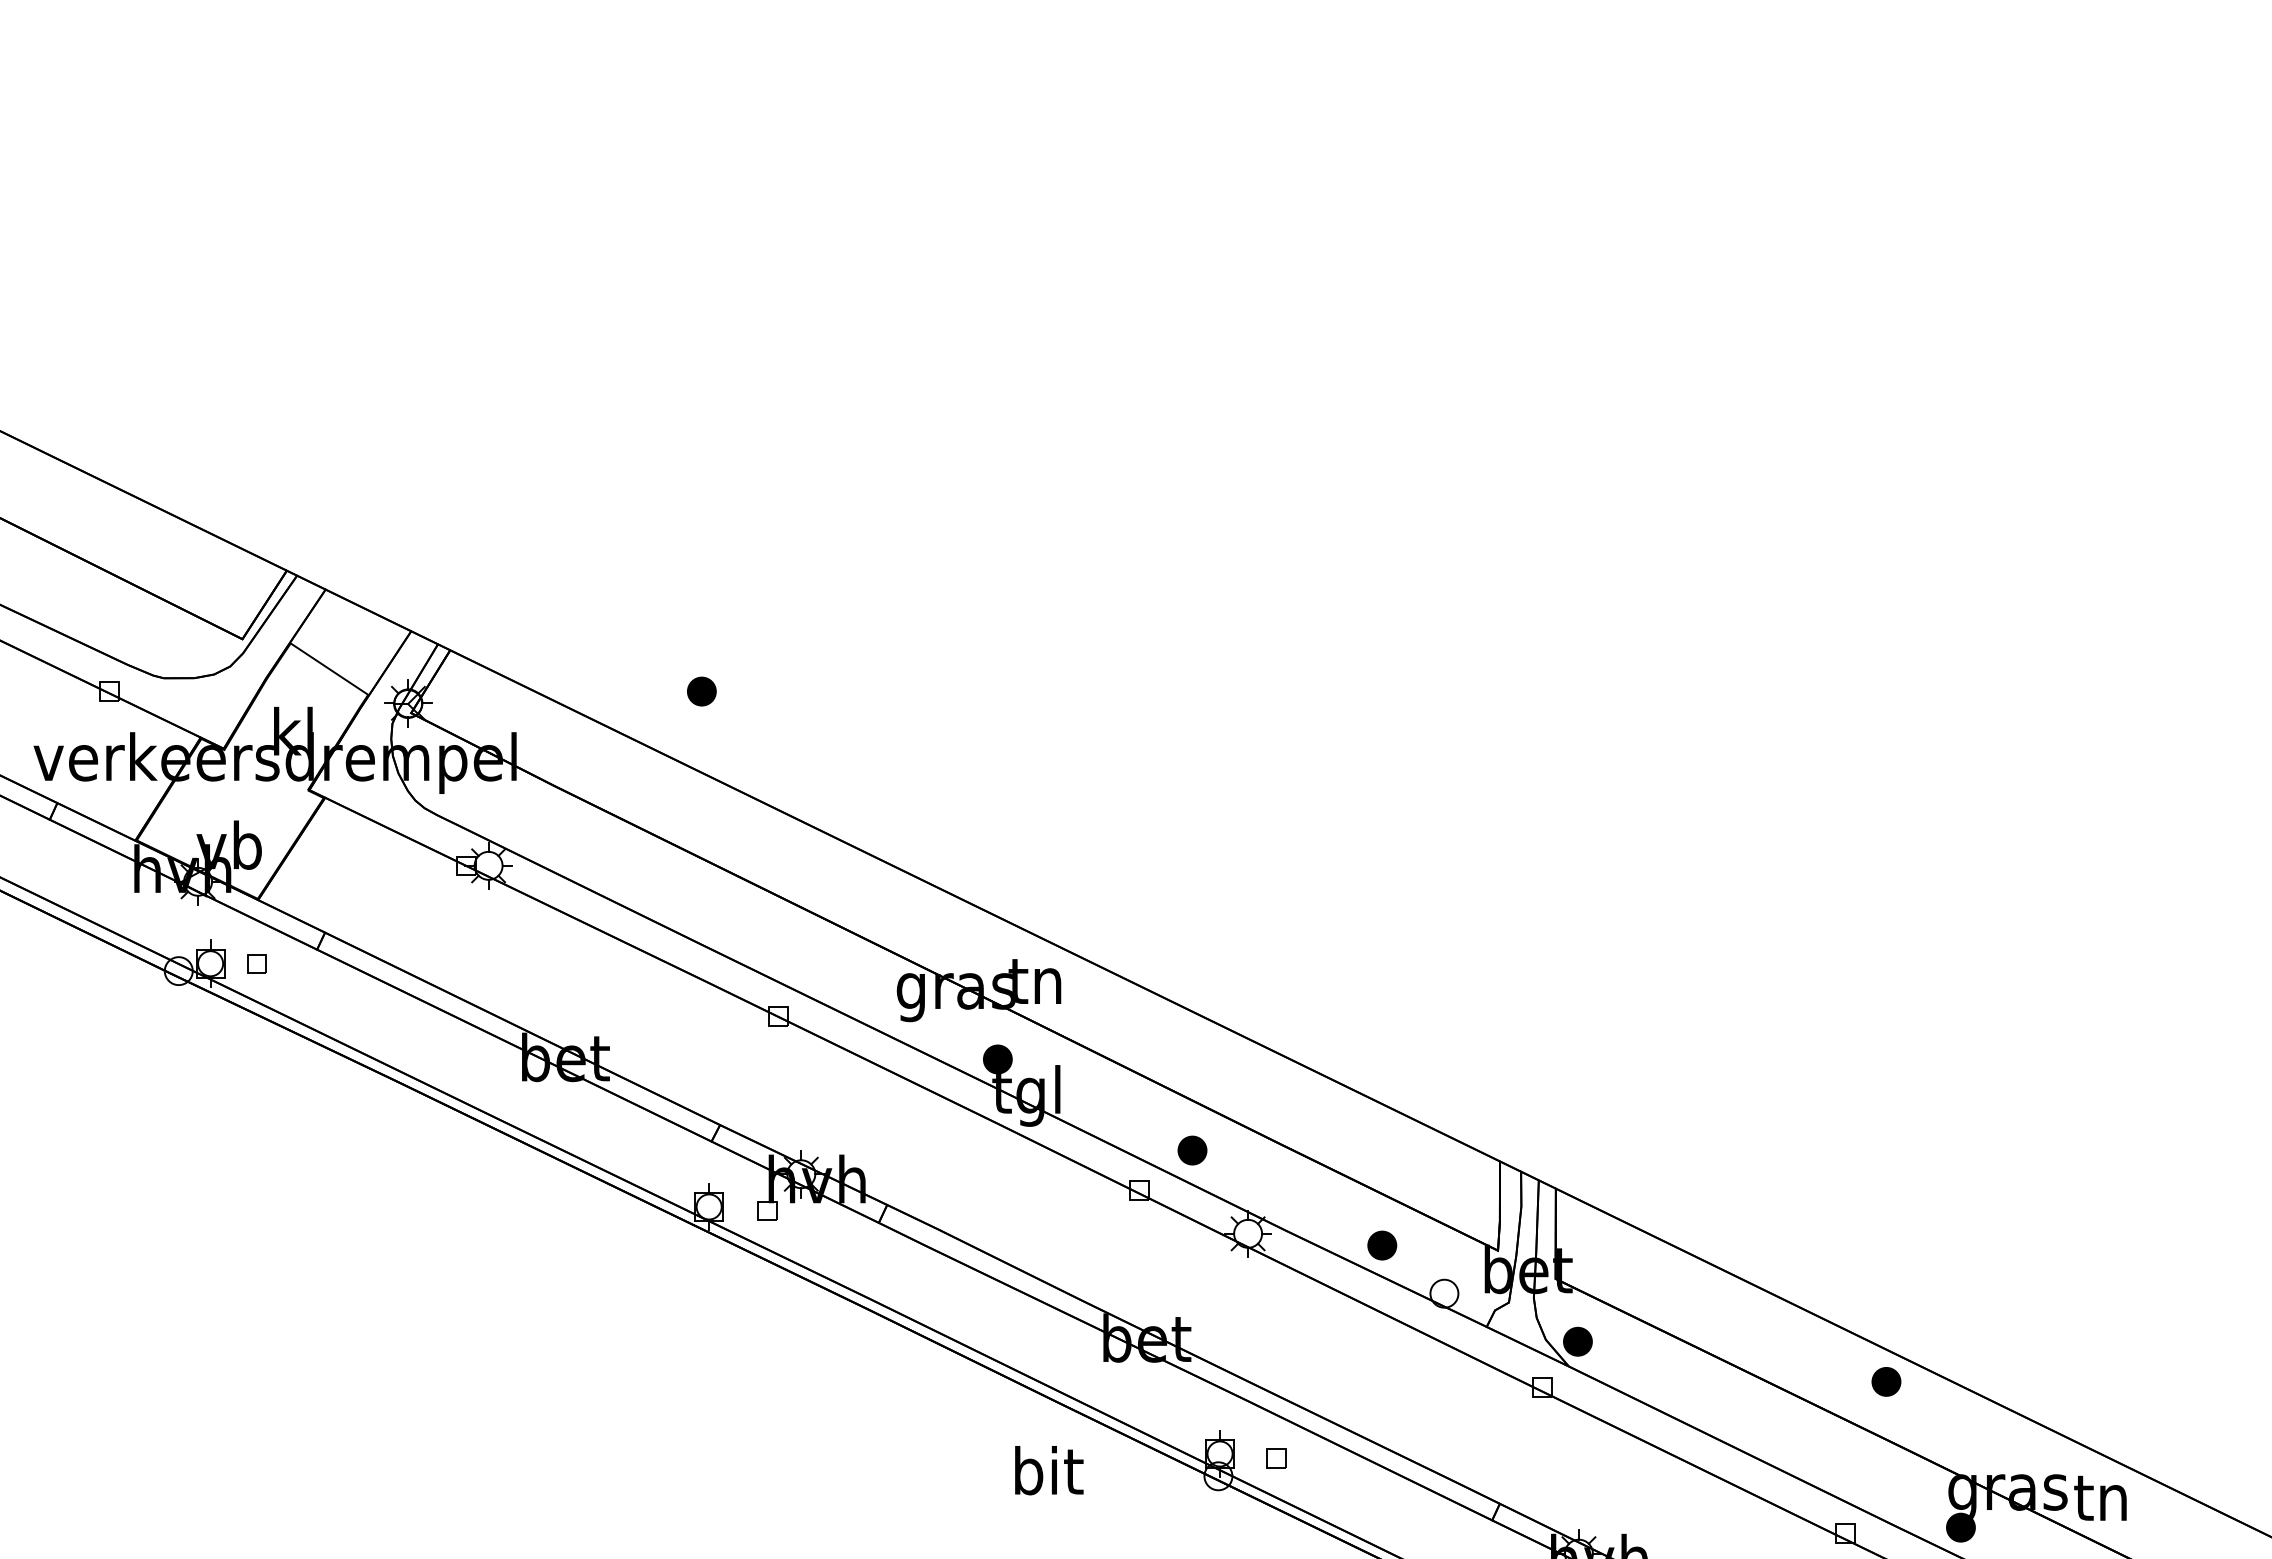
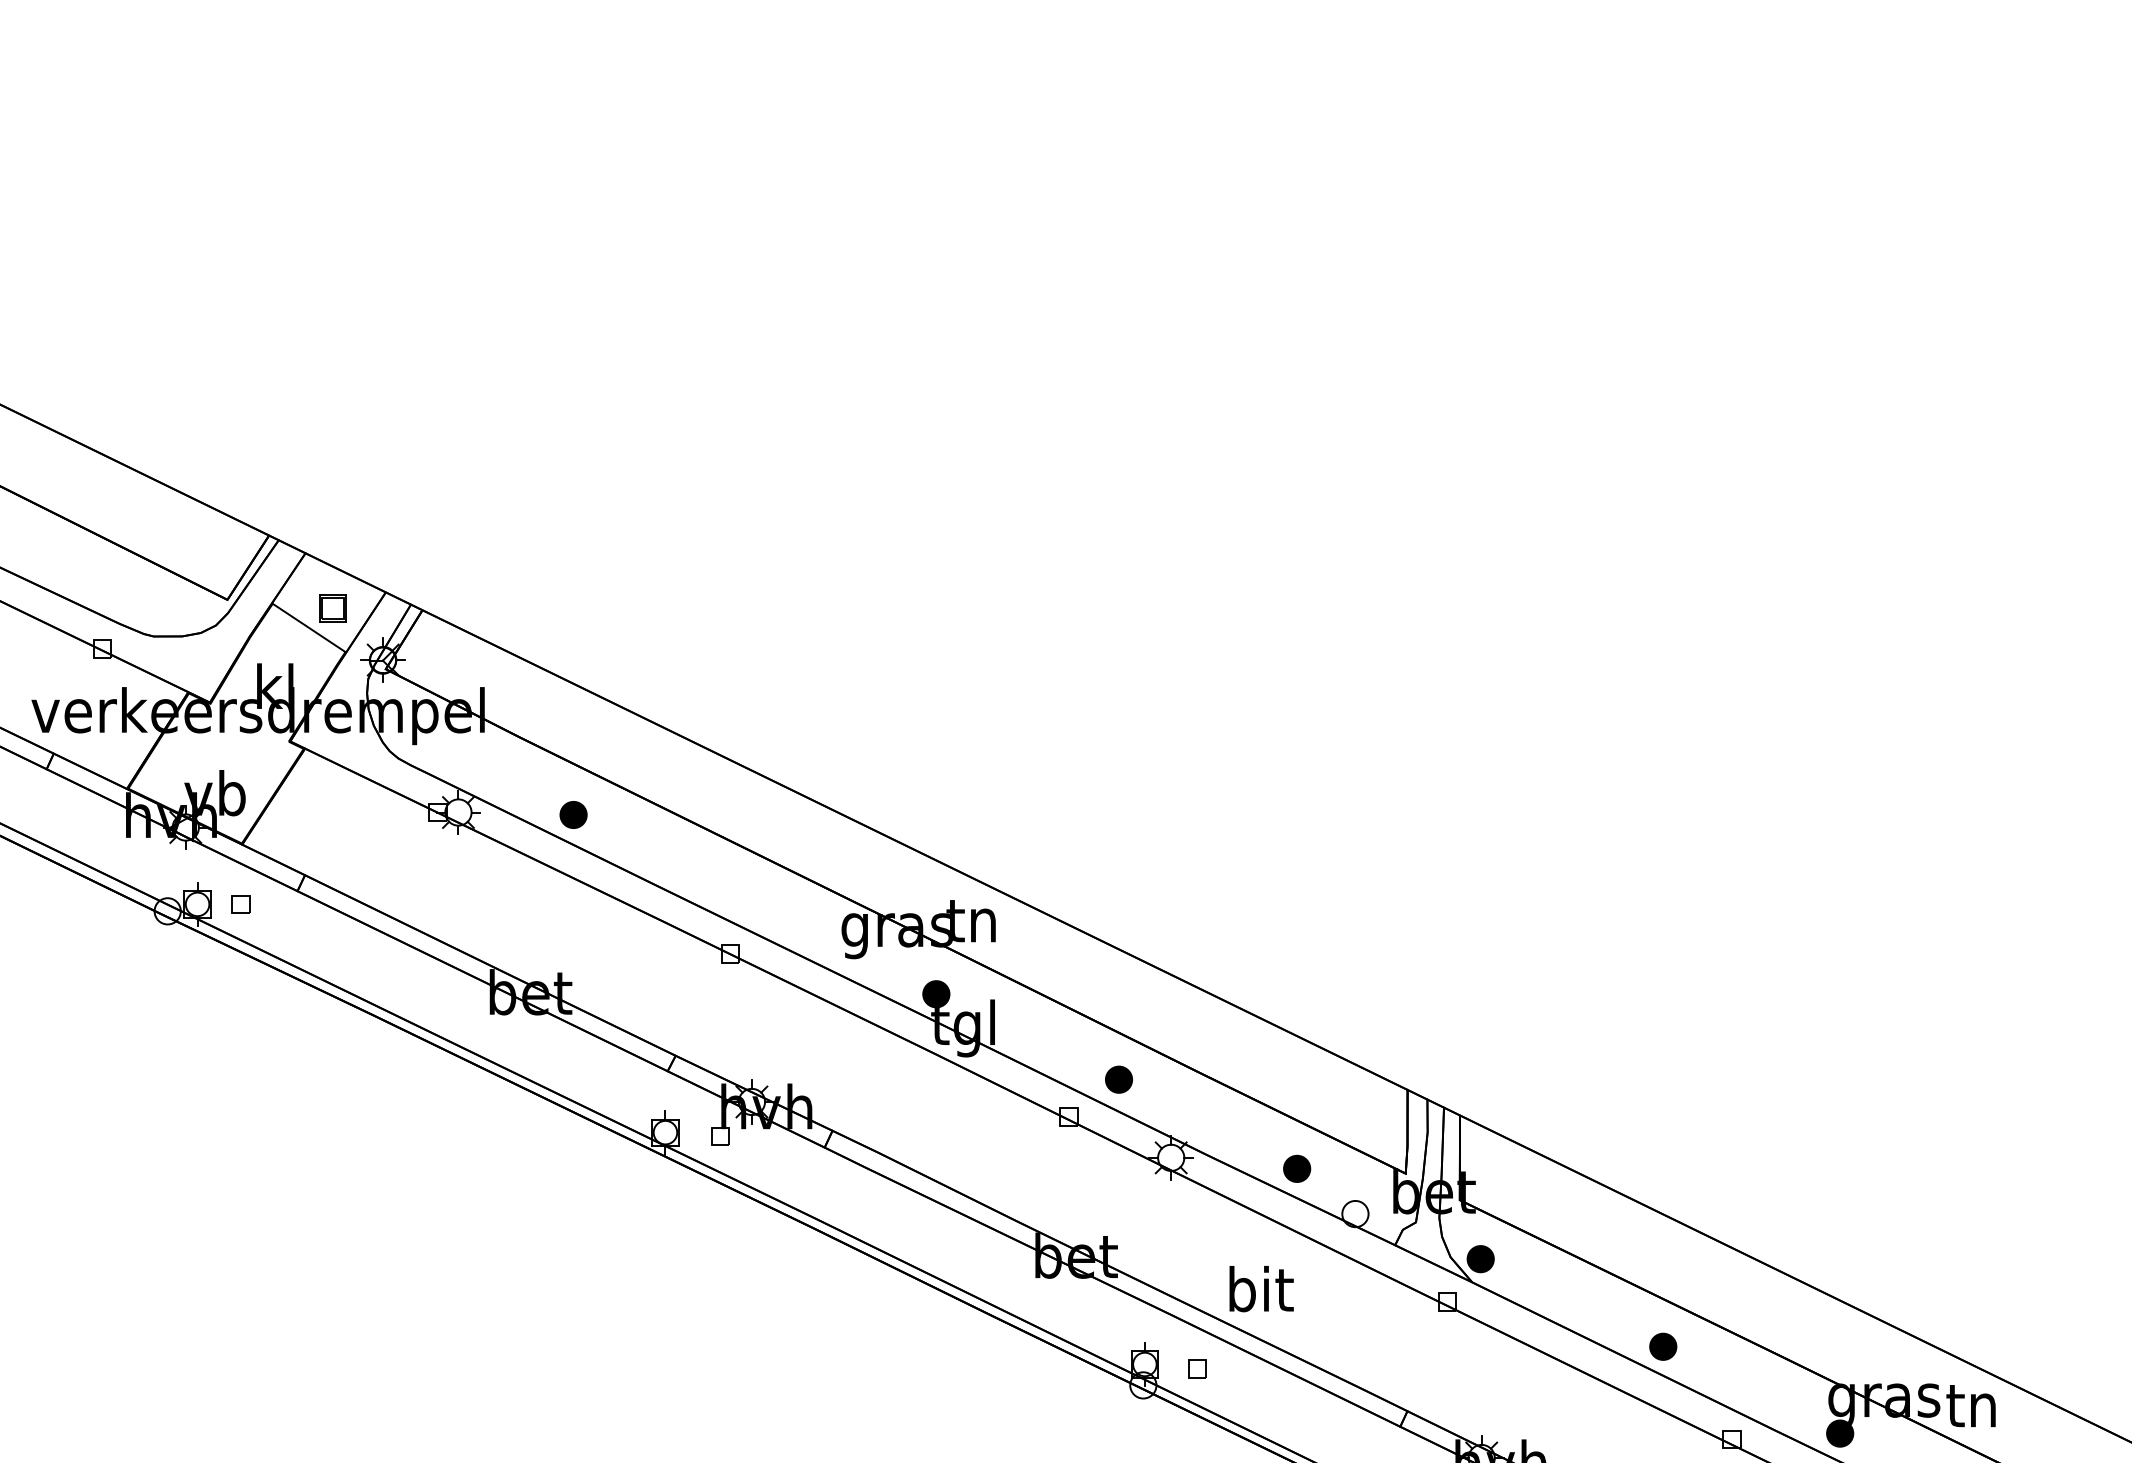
part: (354, 648) -> (332, 608), added
part: (701, 691) -> (573, 814), moved
part: (1886, 1381) -> (1663, 1346), moved
text: (1049, 1471) -> (1261, 1289), moved

